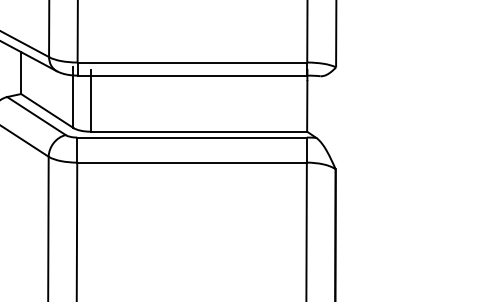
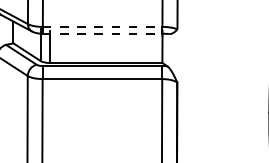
line: (192, 61) -> (102, 26), solid -> dashed
line: (192, 75) -> (102, 33), solid -> dashed

